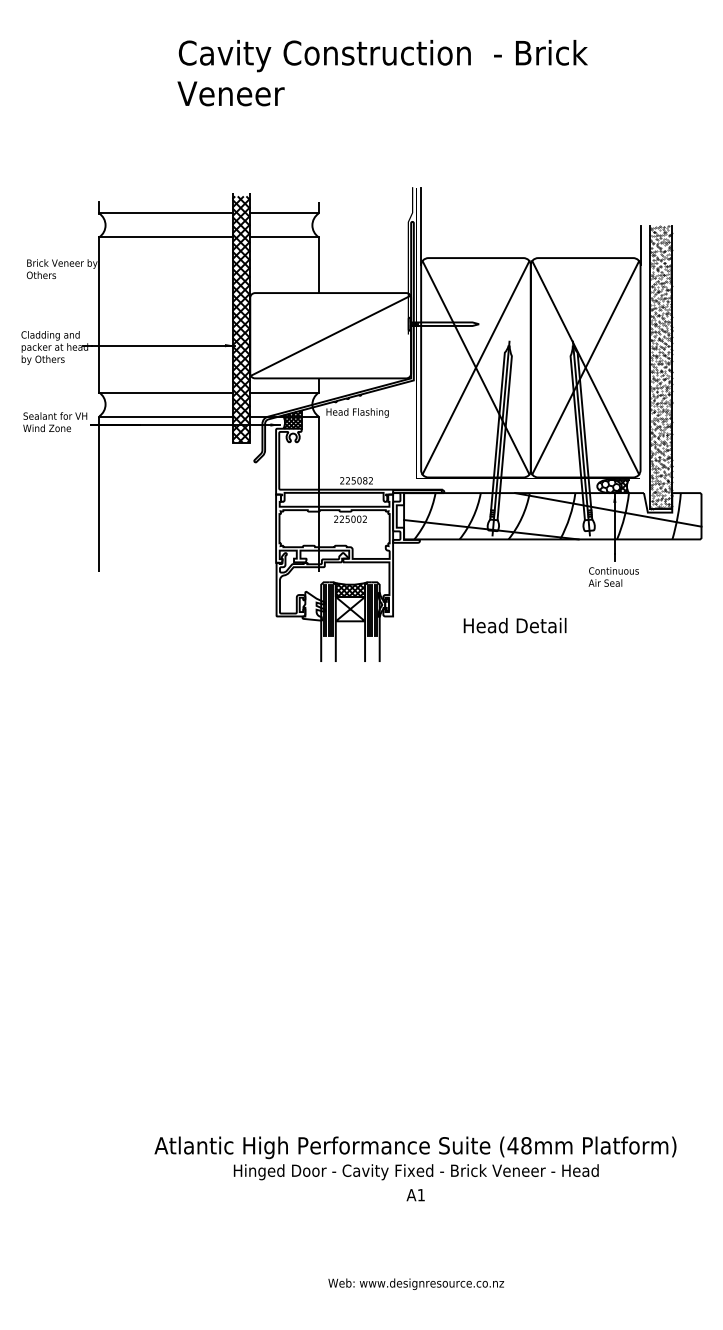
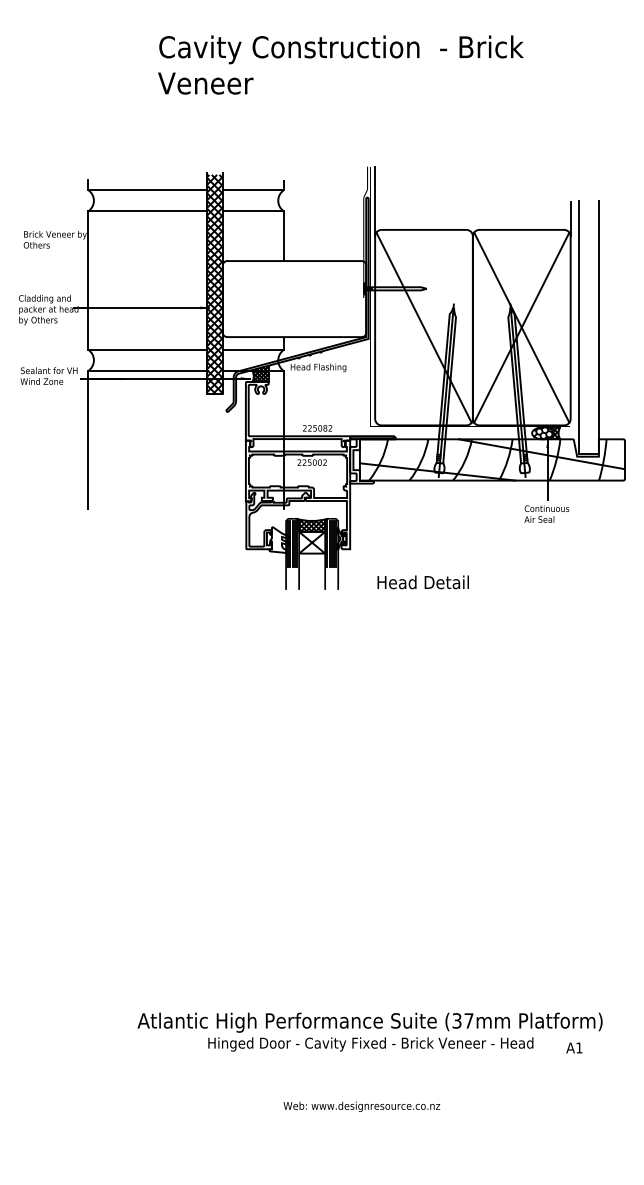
line: (330, 335) -> (294, 298), removed
hatch: (661, 366) -> (589, 326), removed
line: (475, 367) -> (423, 327), removed
text: (514, 625) -> (422, 582), moved
text: (519, 1145) -> (462, 1020), (48mm -> (37mm
text: (415, 1195) -> (574, 1048), moved
text: (416, 1283) -> (362, 1106), moved

